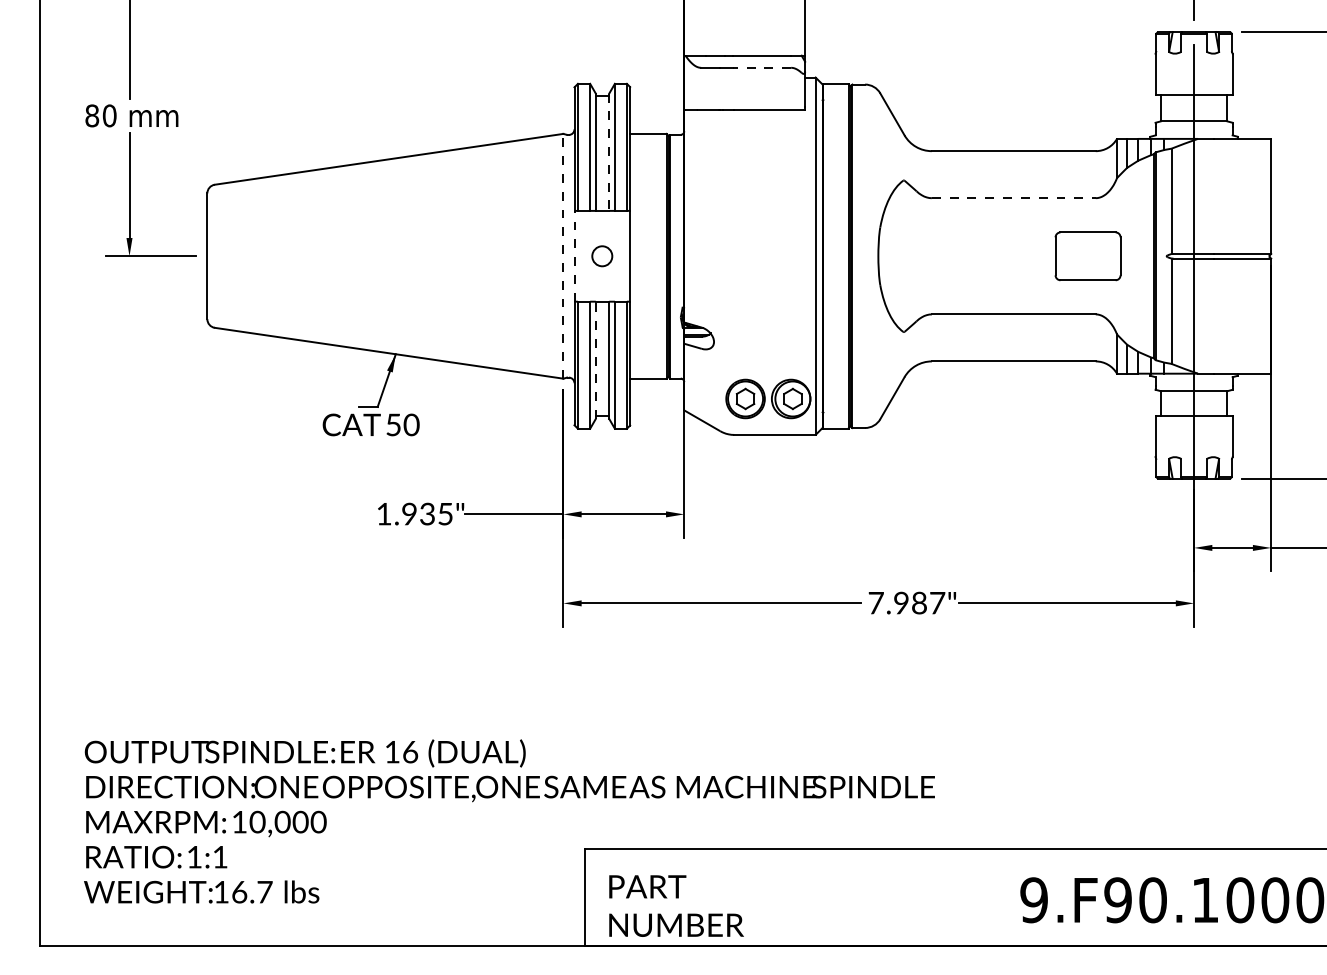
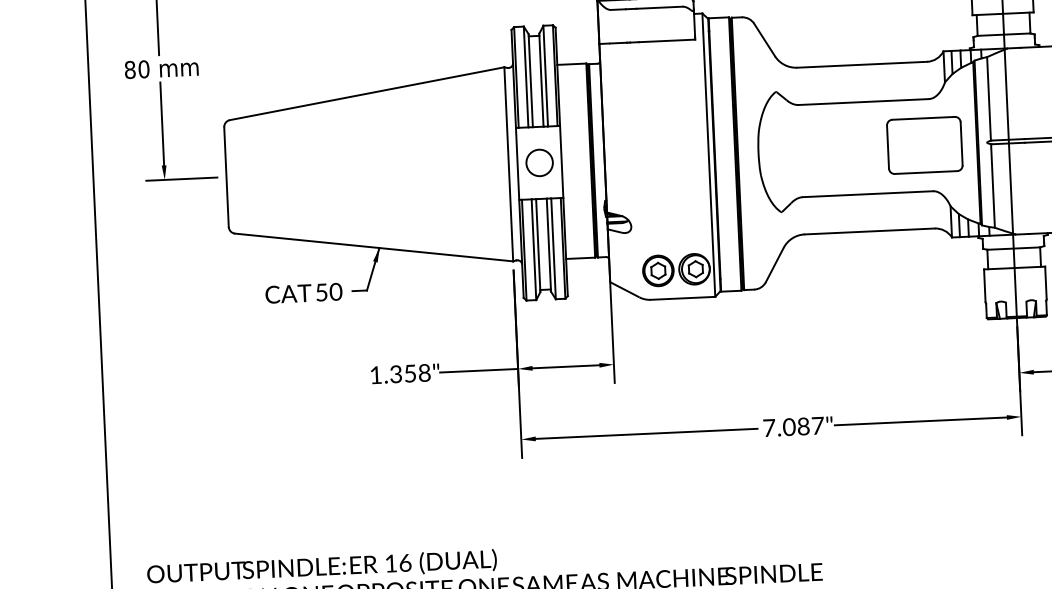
line: (761, 67) -> (659, 7), dashed -> solid
line: (609, 152) -> (541, 80), dashed -> solid
line: (1013, 198) -> (863, 102), dashed -> solid
line: (563, 255) -> (508, 163), dashed -> solid
line: (574, 255) -> (517, 163), dashed -> solid
circle: (602, 255) -> (539, 162), size x1.67
part: (1087, 256) -> (924, 145), size x1.43
line: (595, 360) -> (538, 245), dashed -> solid
text: (370, 424) -> (303, 293), moved
text: (427, 513) -> (410, 373), 1.935" -> 1.358"
text: (901, 603) -> (789, 427), 7.987" -> 7.087"

